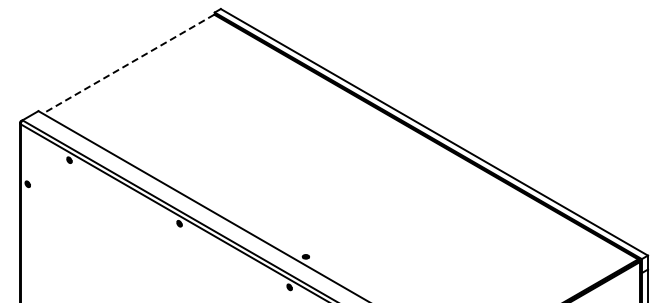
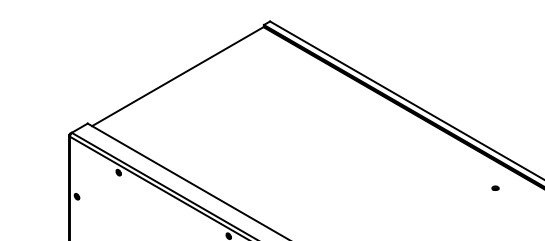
line: (128, 64) -> (177, 76), dashed -> solid
part: (446, 175) -> (495, 187), added

